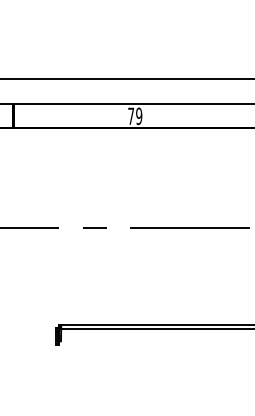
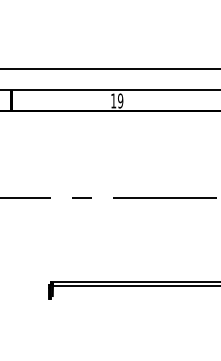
text: (131, 115) -> (113, 100), 79 -> 19

